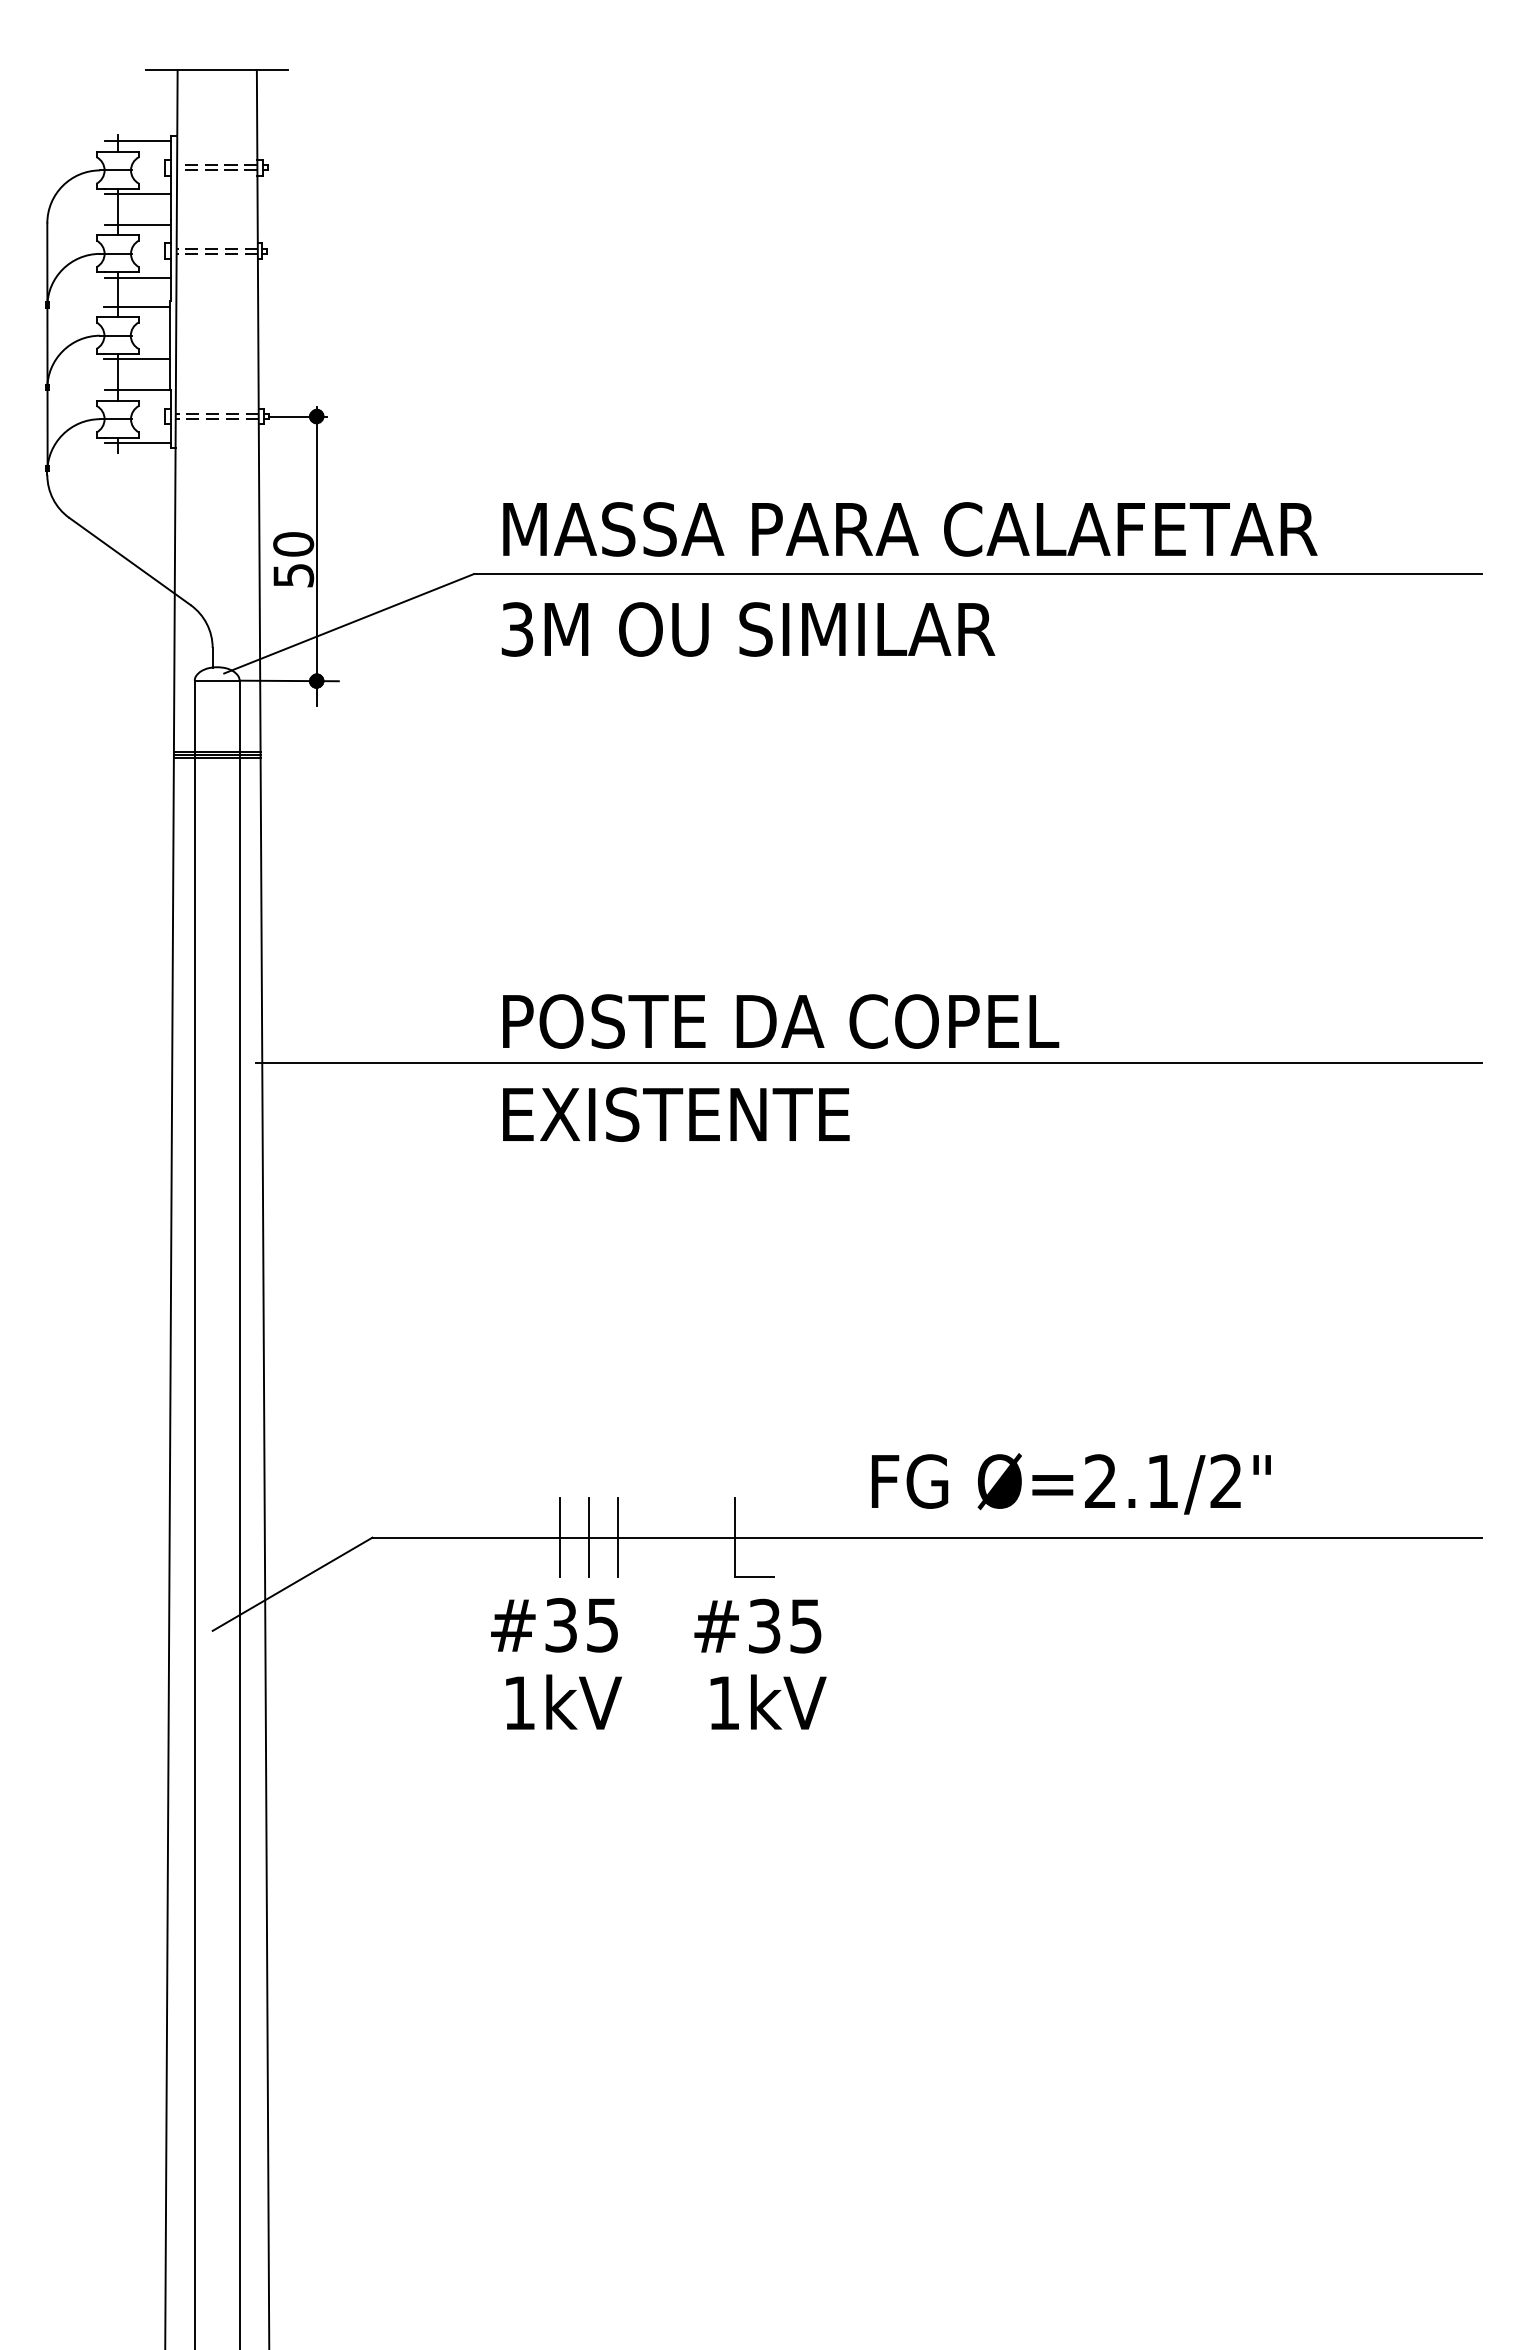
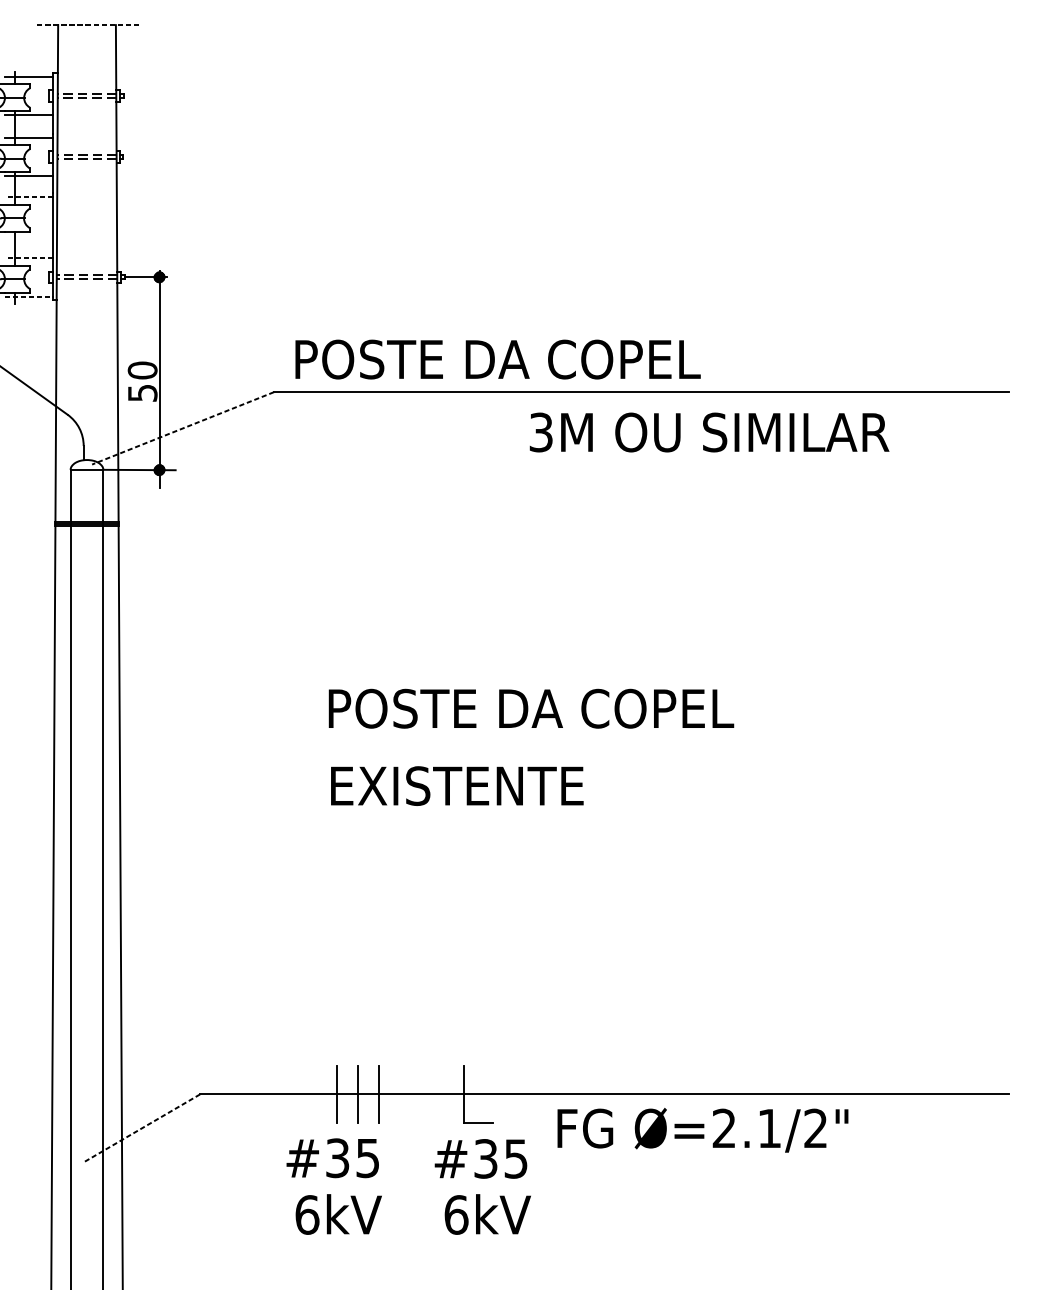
line: (217, 70) -> (87, 25), solid -> dashed
line: (136, 306) -> (28, 197), solid -> dashed
line: (137, 359) -> (28, 235), removed
line: (137, 390) -> (28, 258), solid -> dashed
line: (138, 442) -> (29, 296), solid -> dashed
text: (913, 529) -> (594, 359), MASSA PARA CALAFETAR -> POSTE DA COPEL
line: (348, 624) -> (182, 428), solid -> dashed
text: (748, 629) -> (709, 432), moved
text: (781, 1021) -> (531, 708), moved
line: (868, 1062) -> (561, 748), removed
text: (676, 1114) -> (457, 785), moved
text: (1071, 1483) -> (703, 1129), moved
line: (292, 1584) -> (141, 1128), solid -> dashed
text: (519, 1702) -> (307, 1214), 1kV -> 6kV
text: (724, 1702) -> (456, 1214), 1kV -> 6kV

